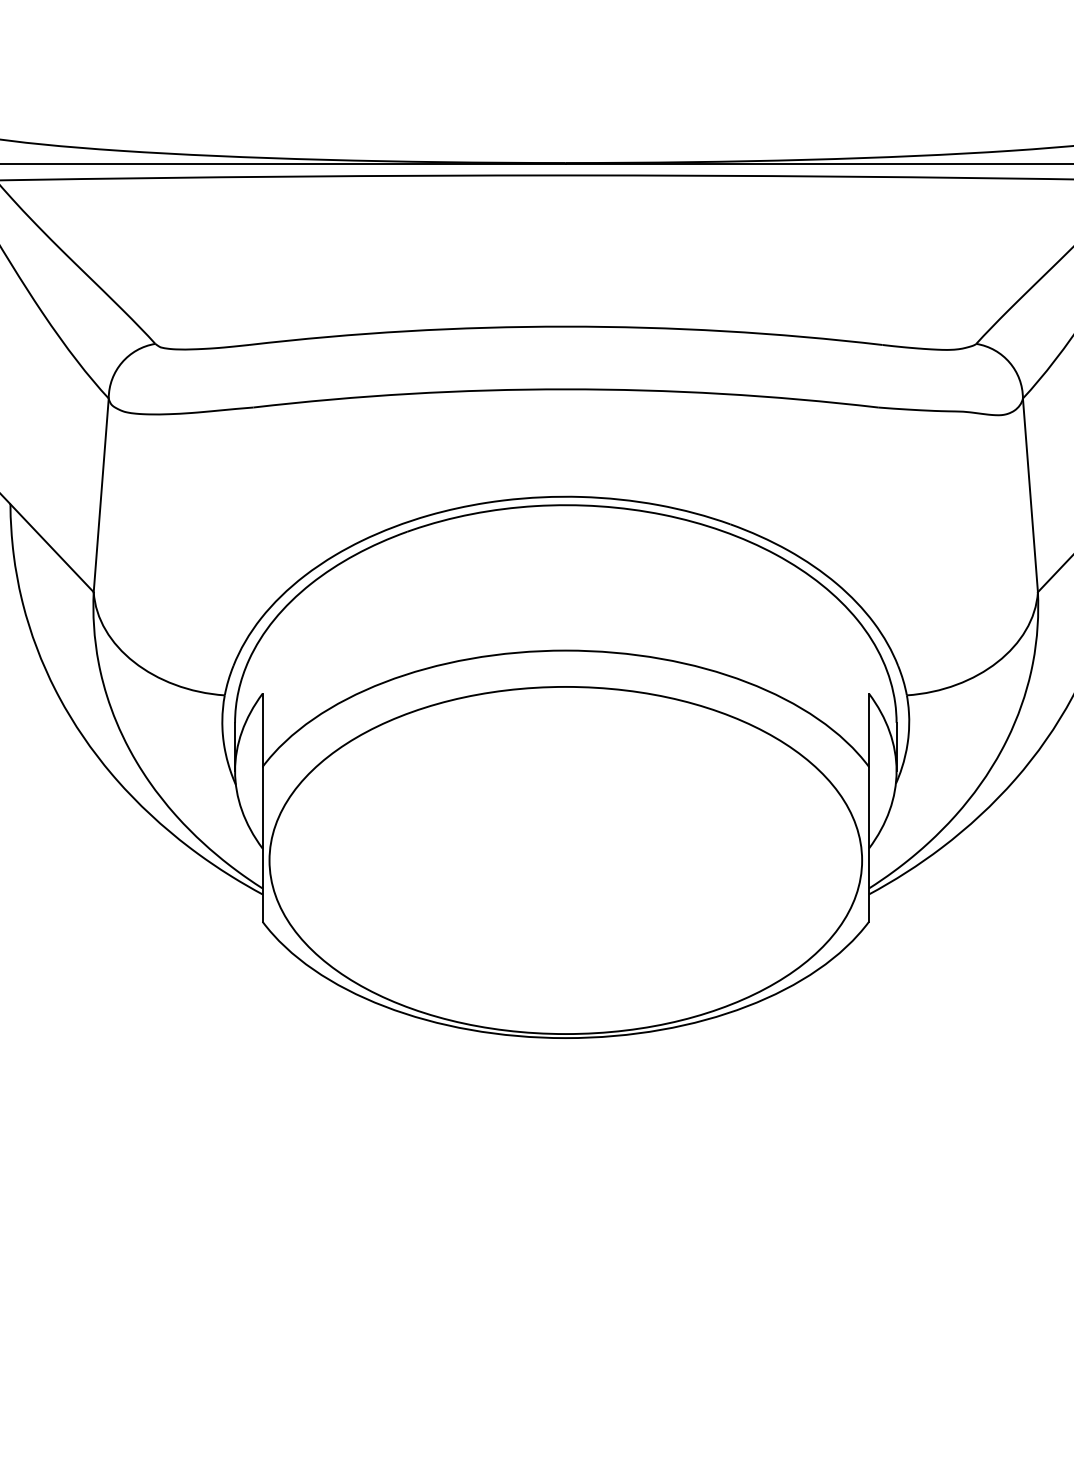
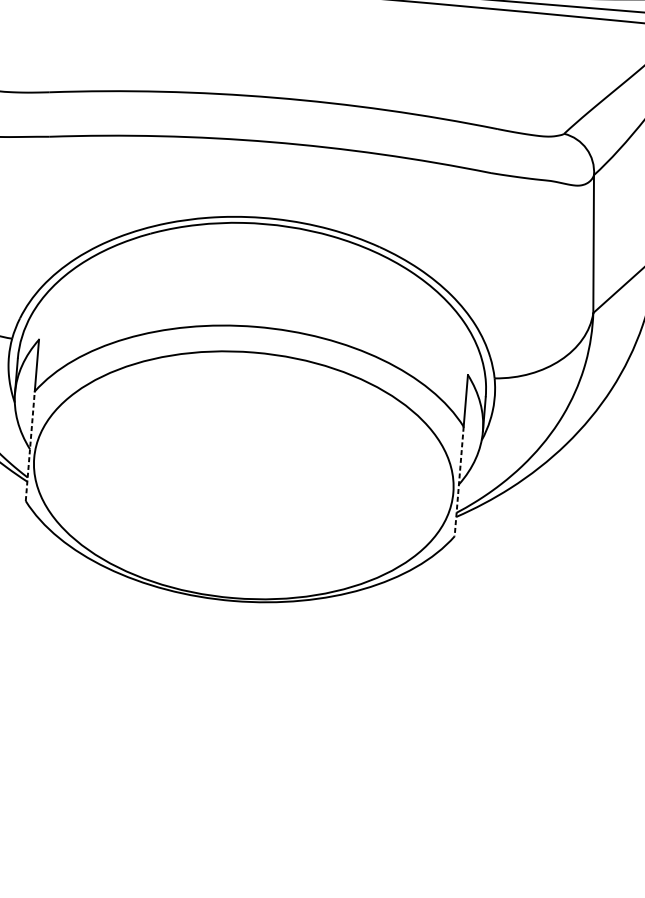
line: (262, 843) -> (30, 445), solid -> dashed
line: (869, 844) -> (459, 481), solid -> dashed

